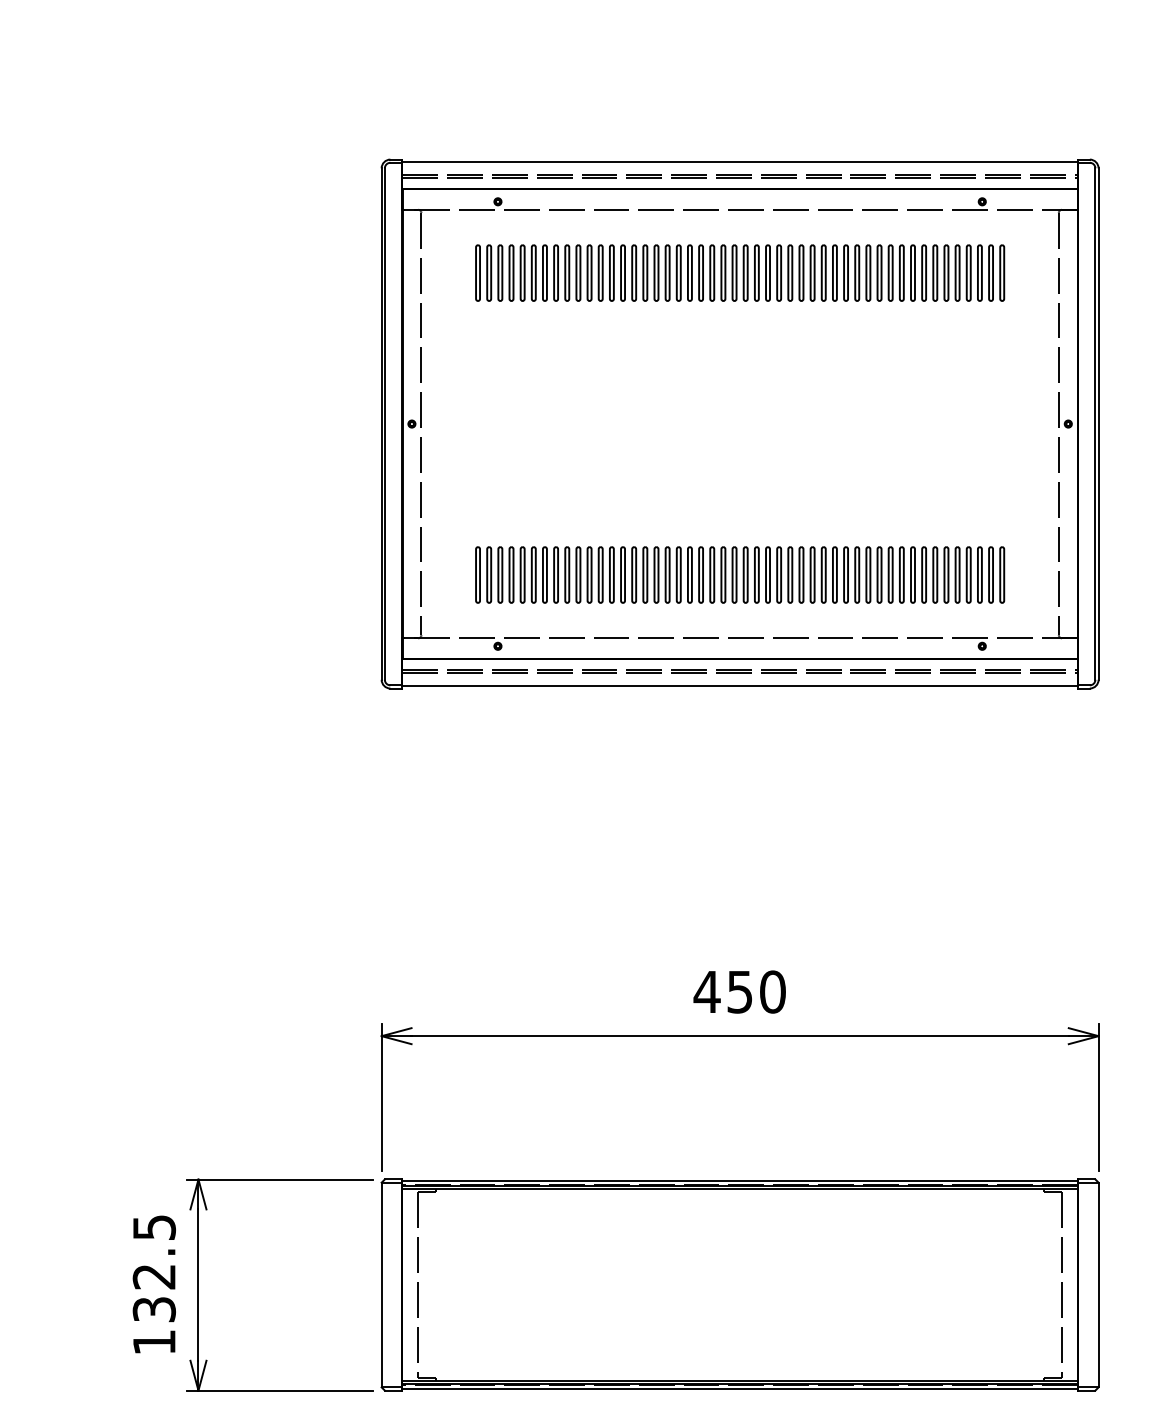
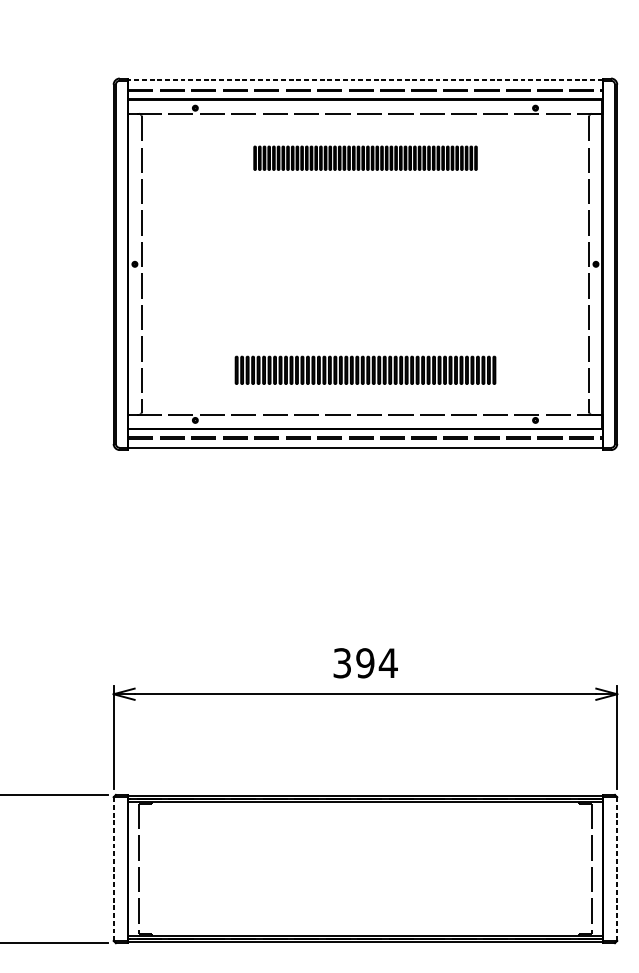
line: (740, 161) -> (365, 79), solid -> dashed
part: (740, 272) -> (365, 157), size x0.6
part: (740, 574) -> (365, 369), size x0.7
text: (739, 991) -> (365, 662), 450 -> 394
line: (381, 1285) -> (113, 869), solid -> dashed
line: (1098, 1285) -> (617, 869), solid -> dashed

